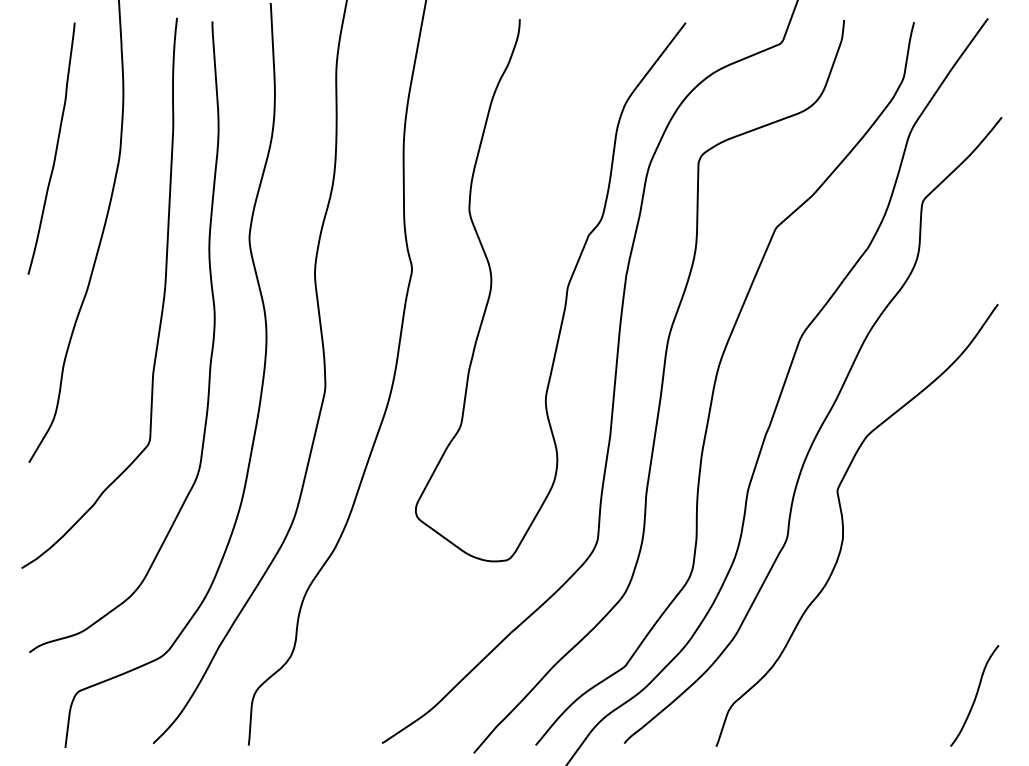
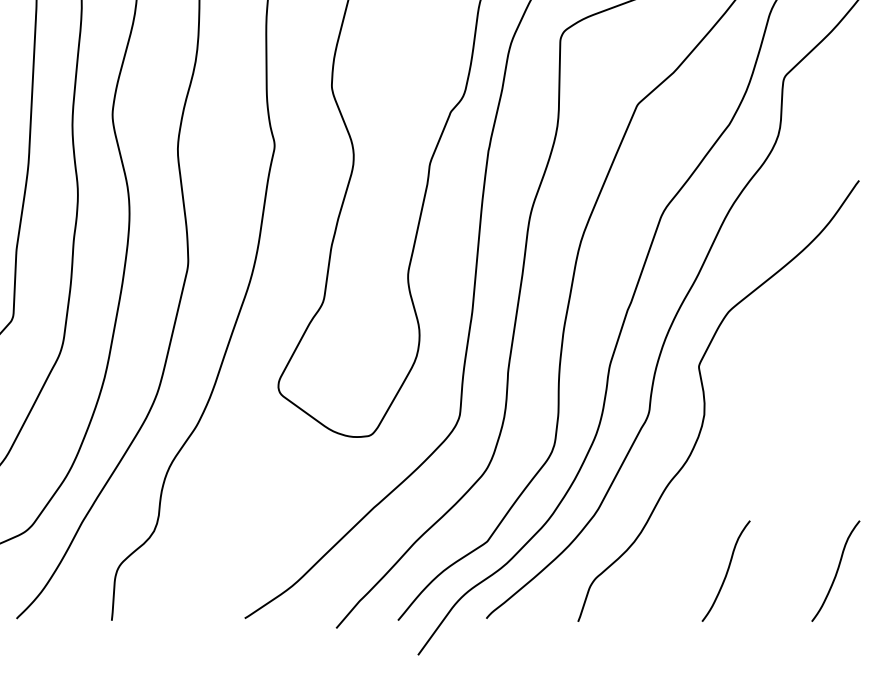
curve: (865, 695) -> (726, 570), added

